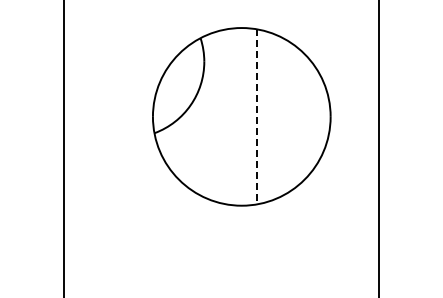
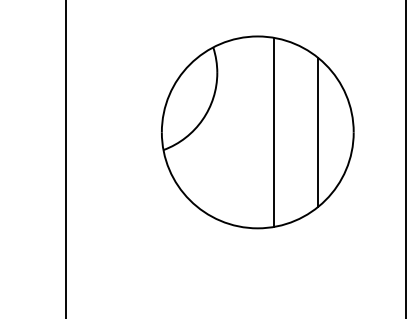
line: (297, 116) -> (317, 132), added
line: (257, 117) -> (274, 133), dashed -> solid

